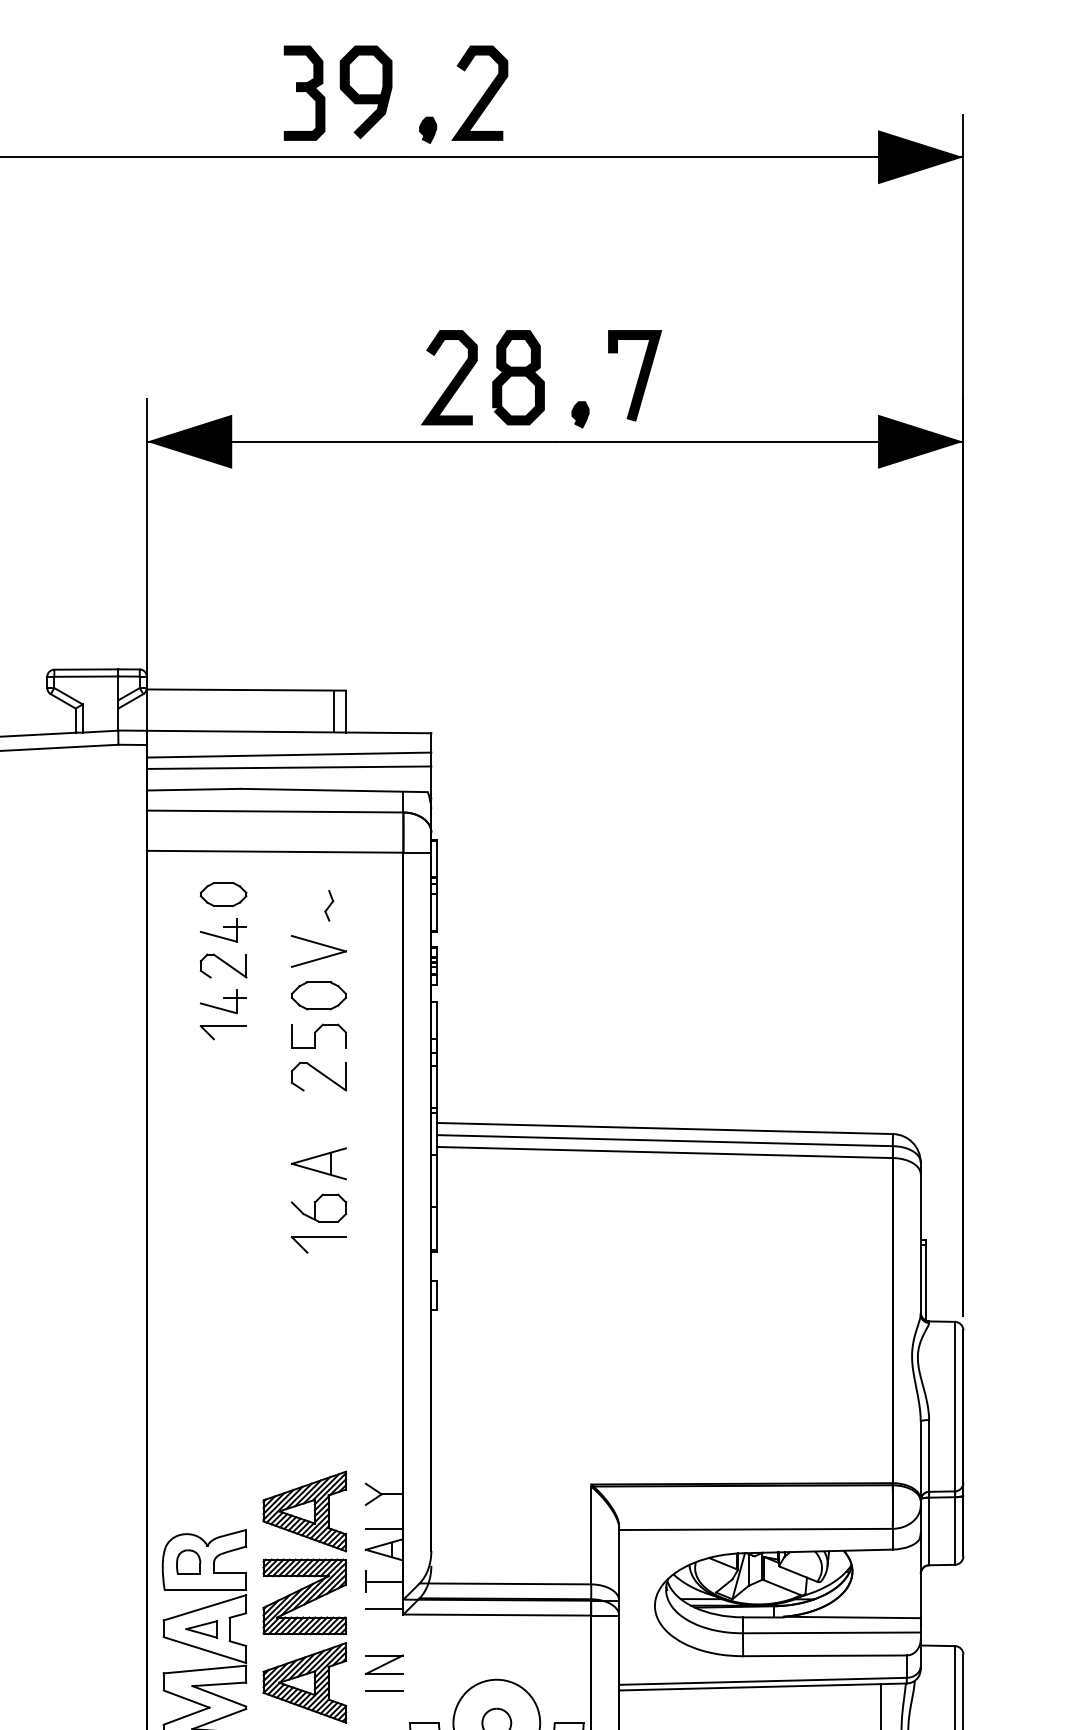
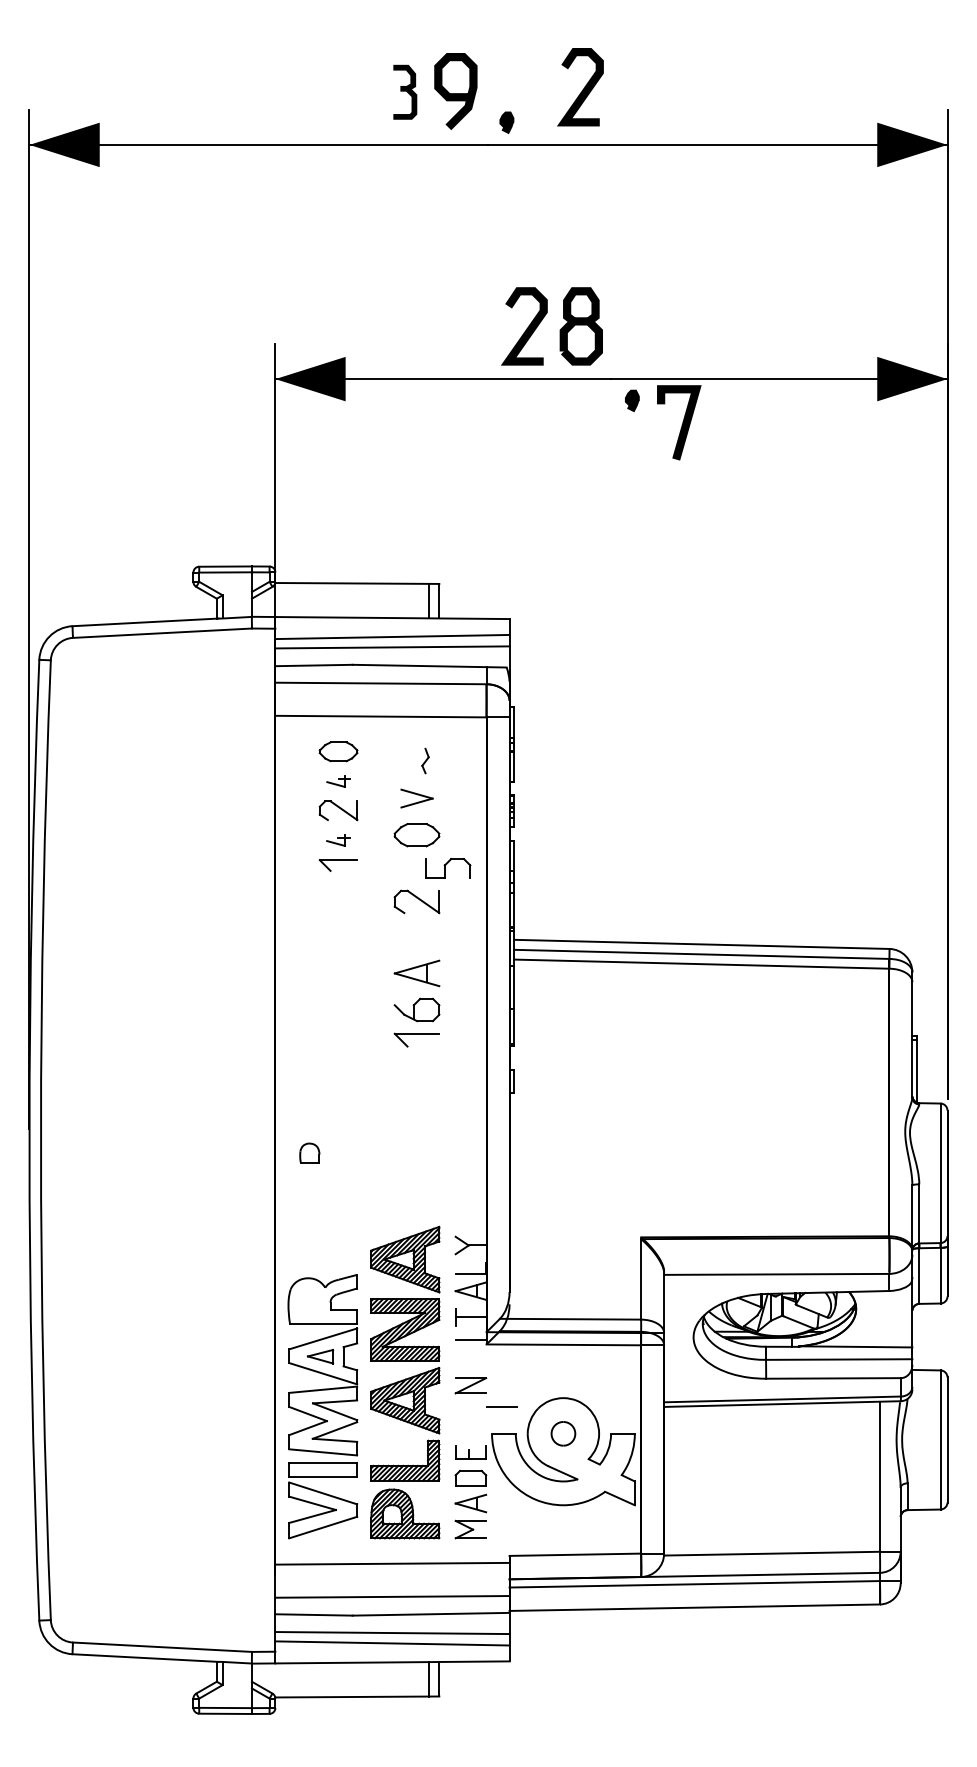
part: (304, 93) -> (405, 92), size x0.7
curve: (482, 95) -> (582, 89), moved
line: (639, 375) -> (682, 422), moved
part: (580, 414) -> (632, 400), moved
part: (223, 930) -> (338, 781), size x0.6
part: (318, 951) -> (416, 798), size x0.7
part: (222, 1002) -> (337, 840), size x0.6
part: (319, 1036) -> (448, 868), moved
part: (188, 1561) -> (309, 1152), moved
line: (383, 1689) -> (501, 1406), moved

